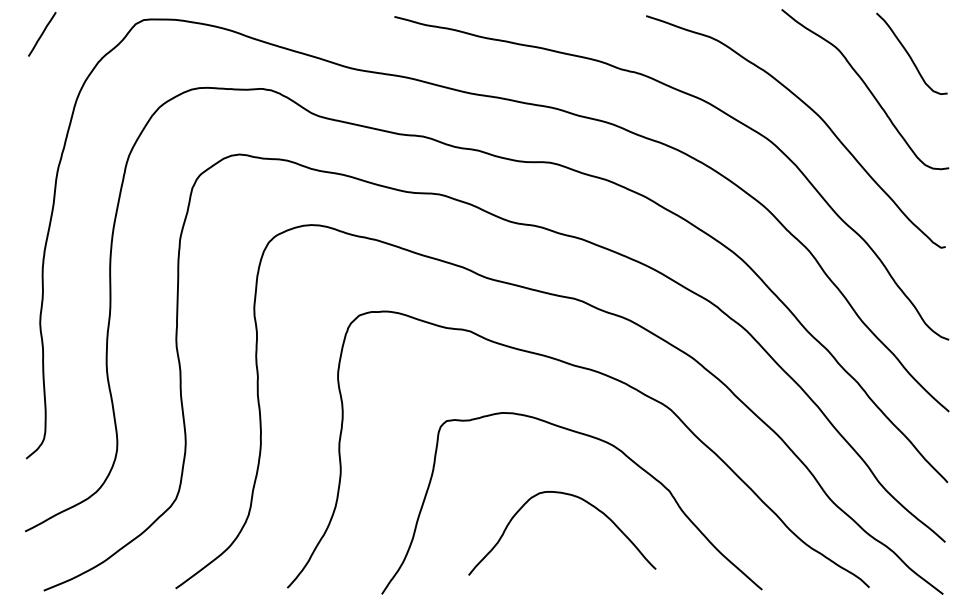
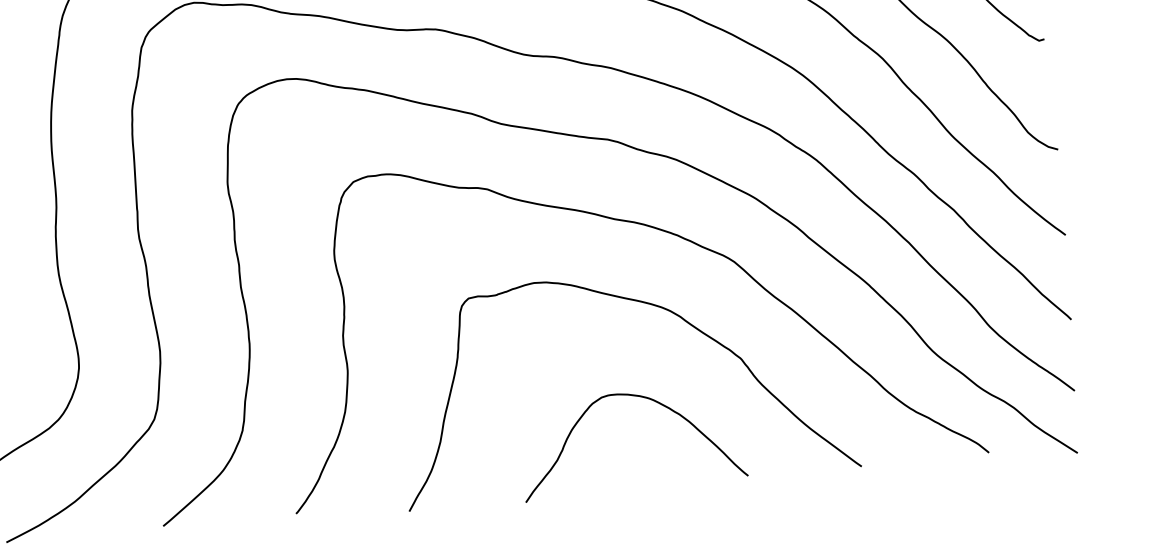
curve: (575, 497) -> (644, 398), moved

